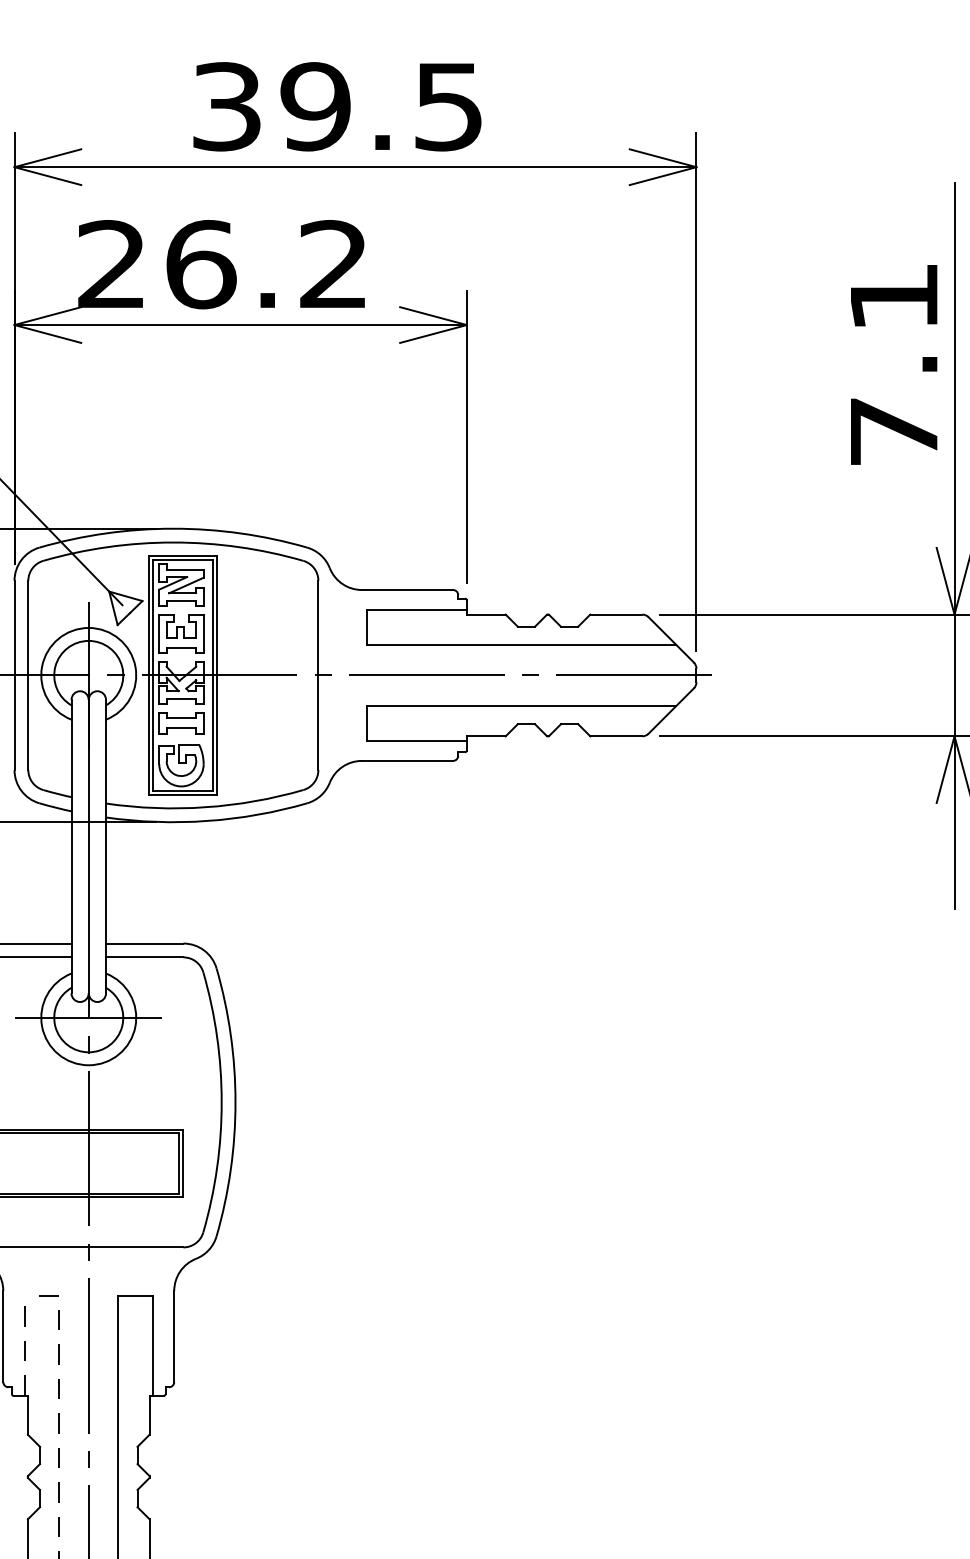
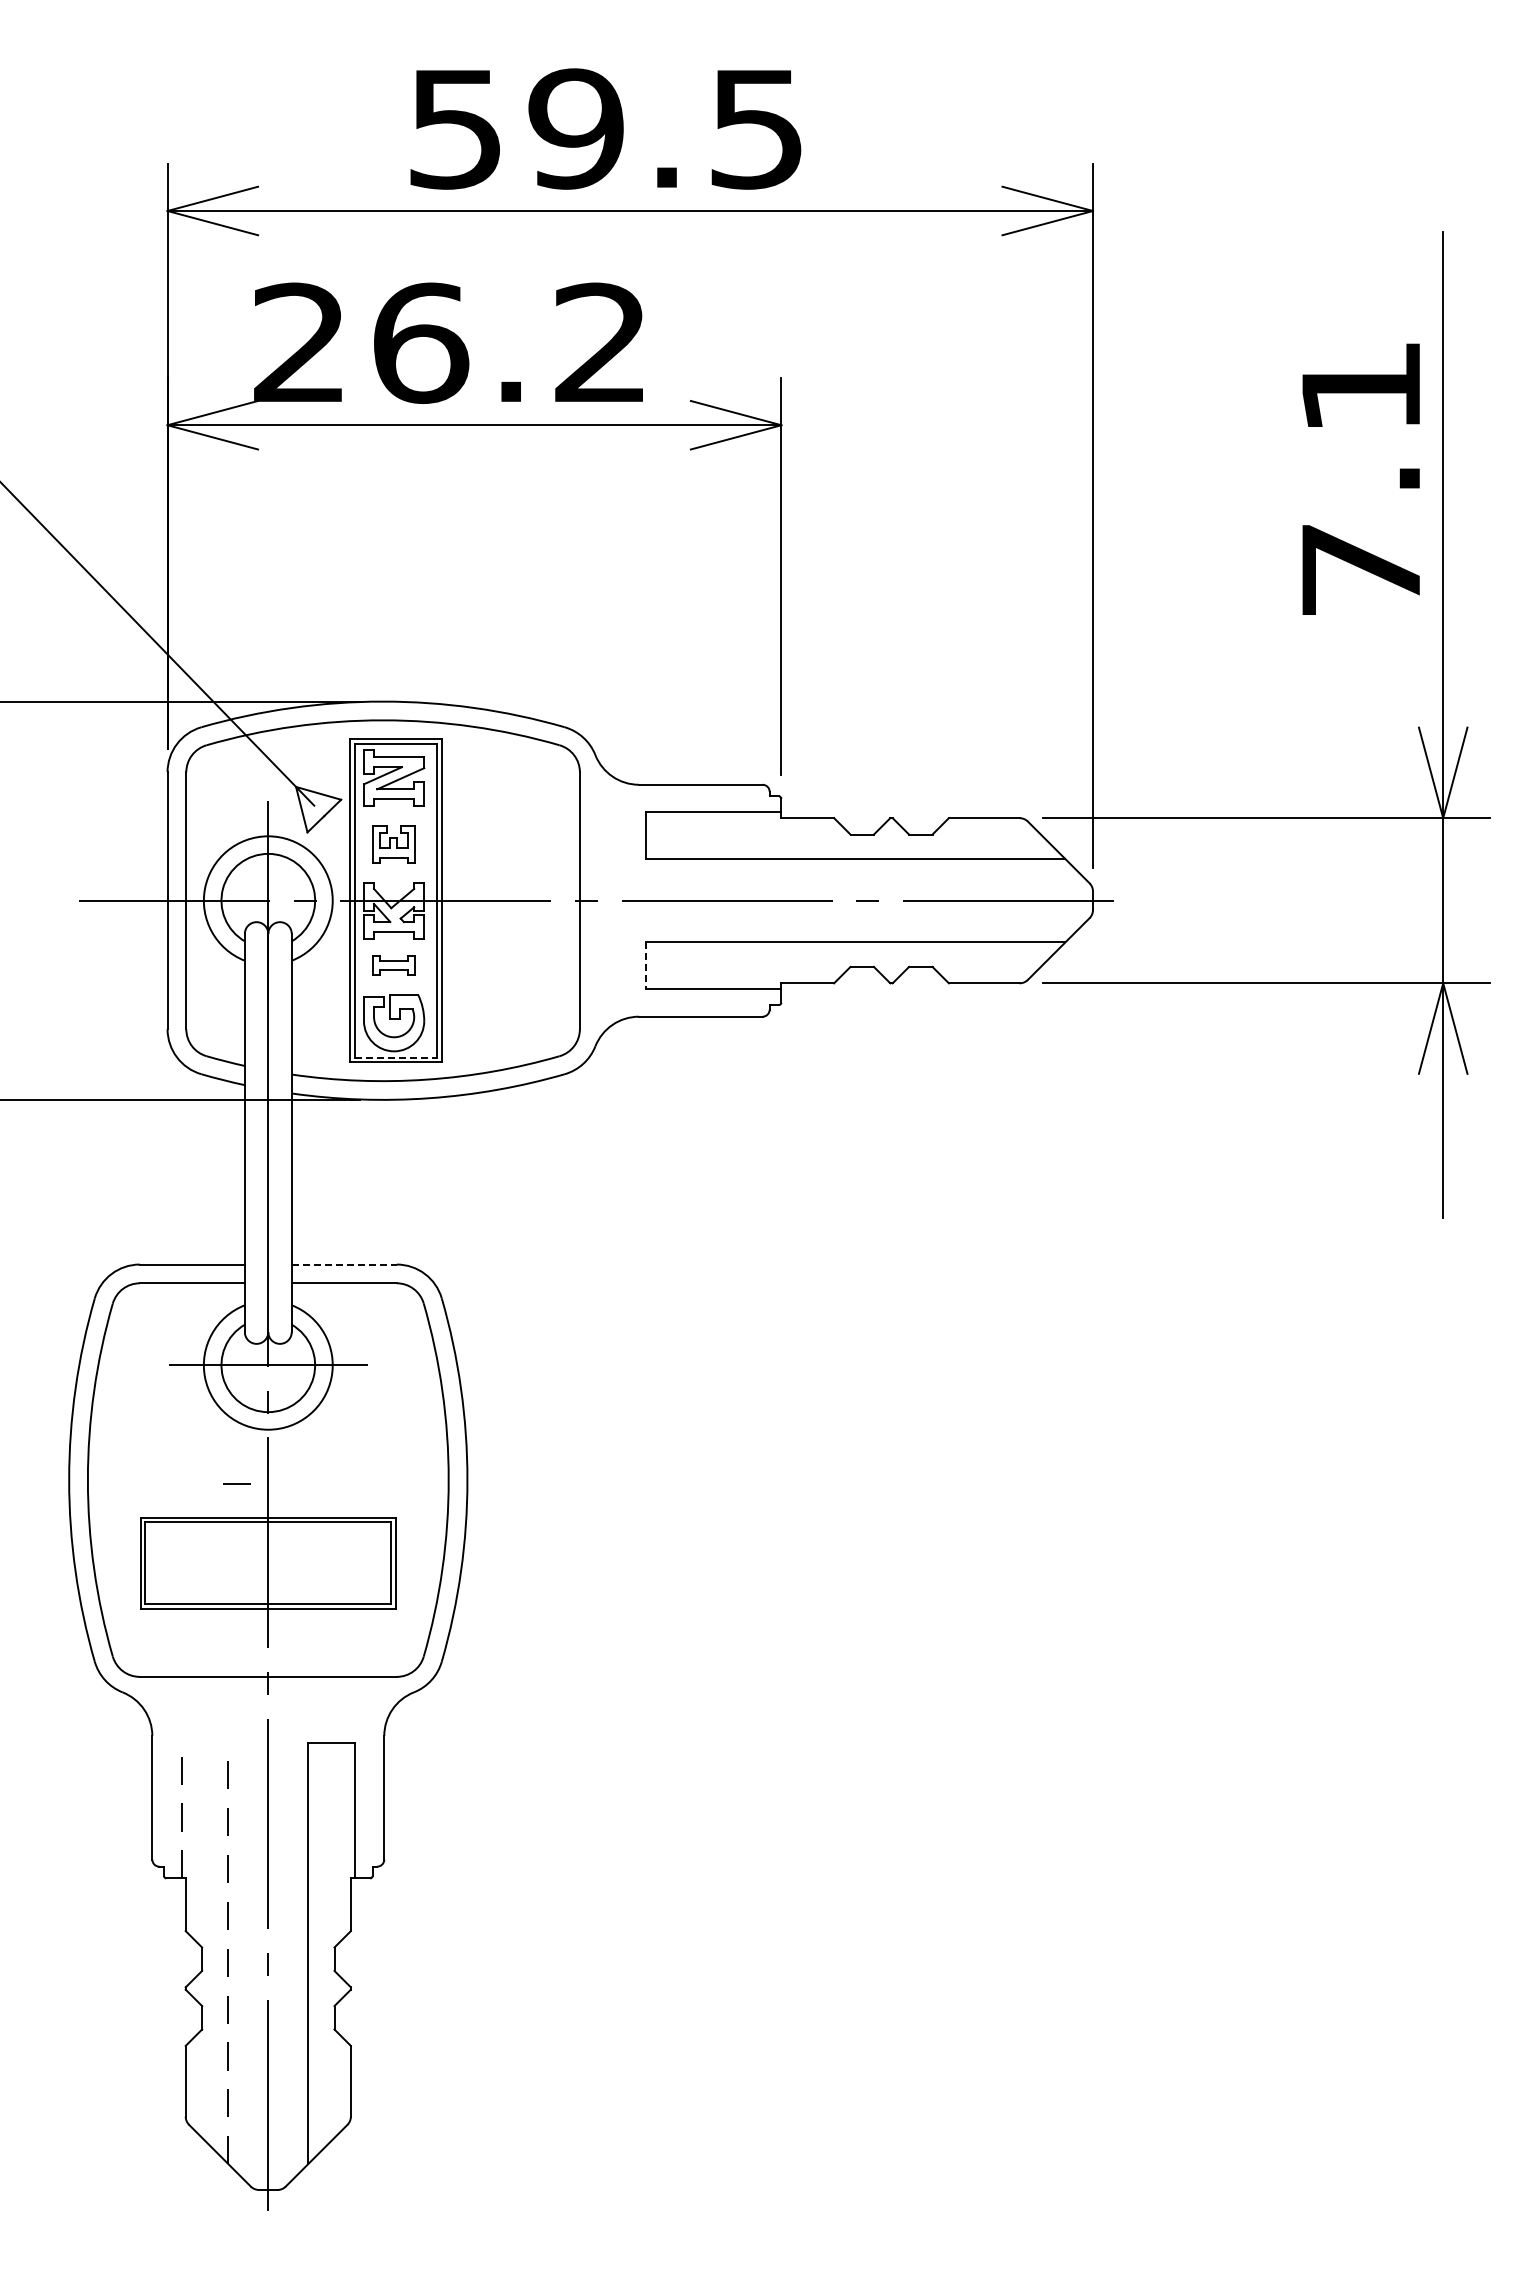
text: (226, 106) -> (455, 128), 39.5 -> 59.5
part: (181, 634) -> (393, 844), size x0.7
part: (181, 723) -> (393, 965), size x0.7
line: (366, 723) -> (645, 966), solid -> dashed
line: (183, 790) -> (396, 1057), solid -> dashed
line: (144, 943) -> (344, 1264), solid -> dashed
line: (48, 1295) -> (236, 1483), moved

